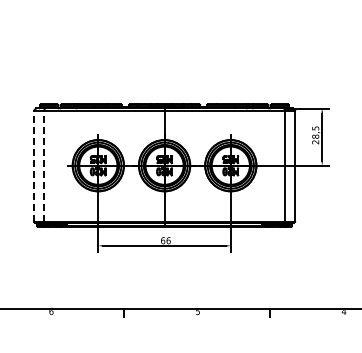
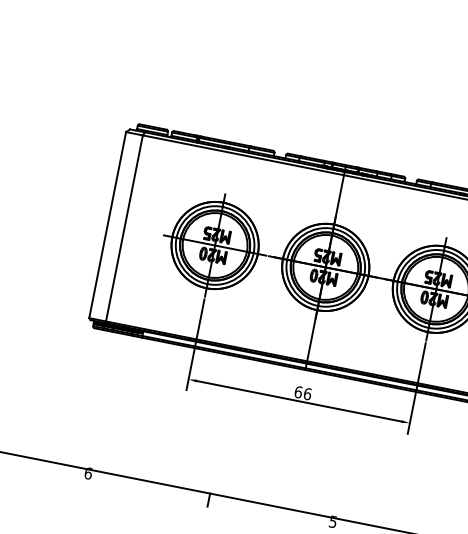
line: (34, 166) -> (108, 225), dashed -> solid
line: (44, 166) -> (124, 229), dashed -> solid

